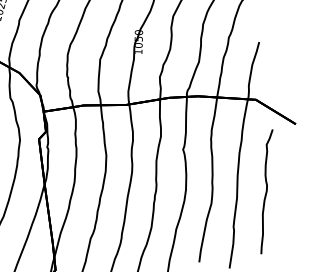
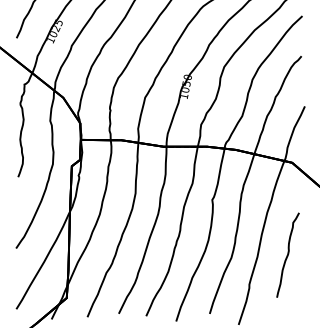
part: (266, 191) -> (287, 254), size x0.7

